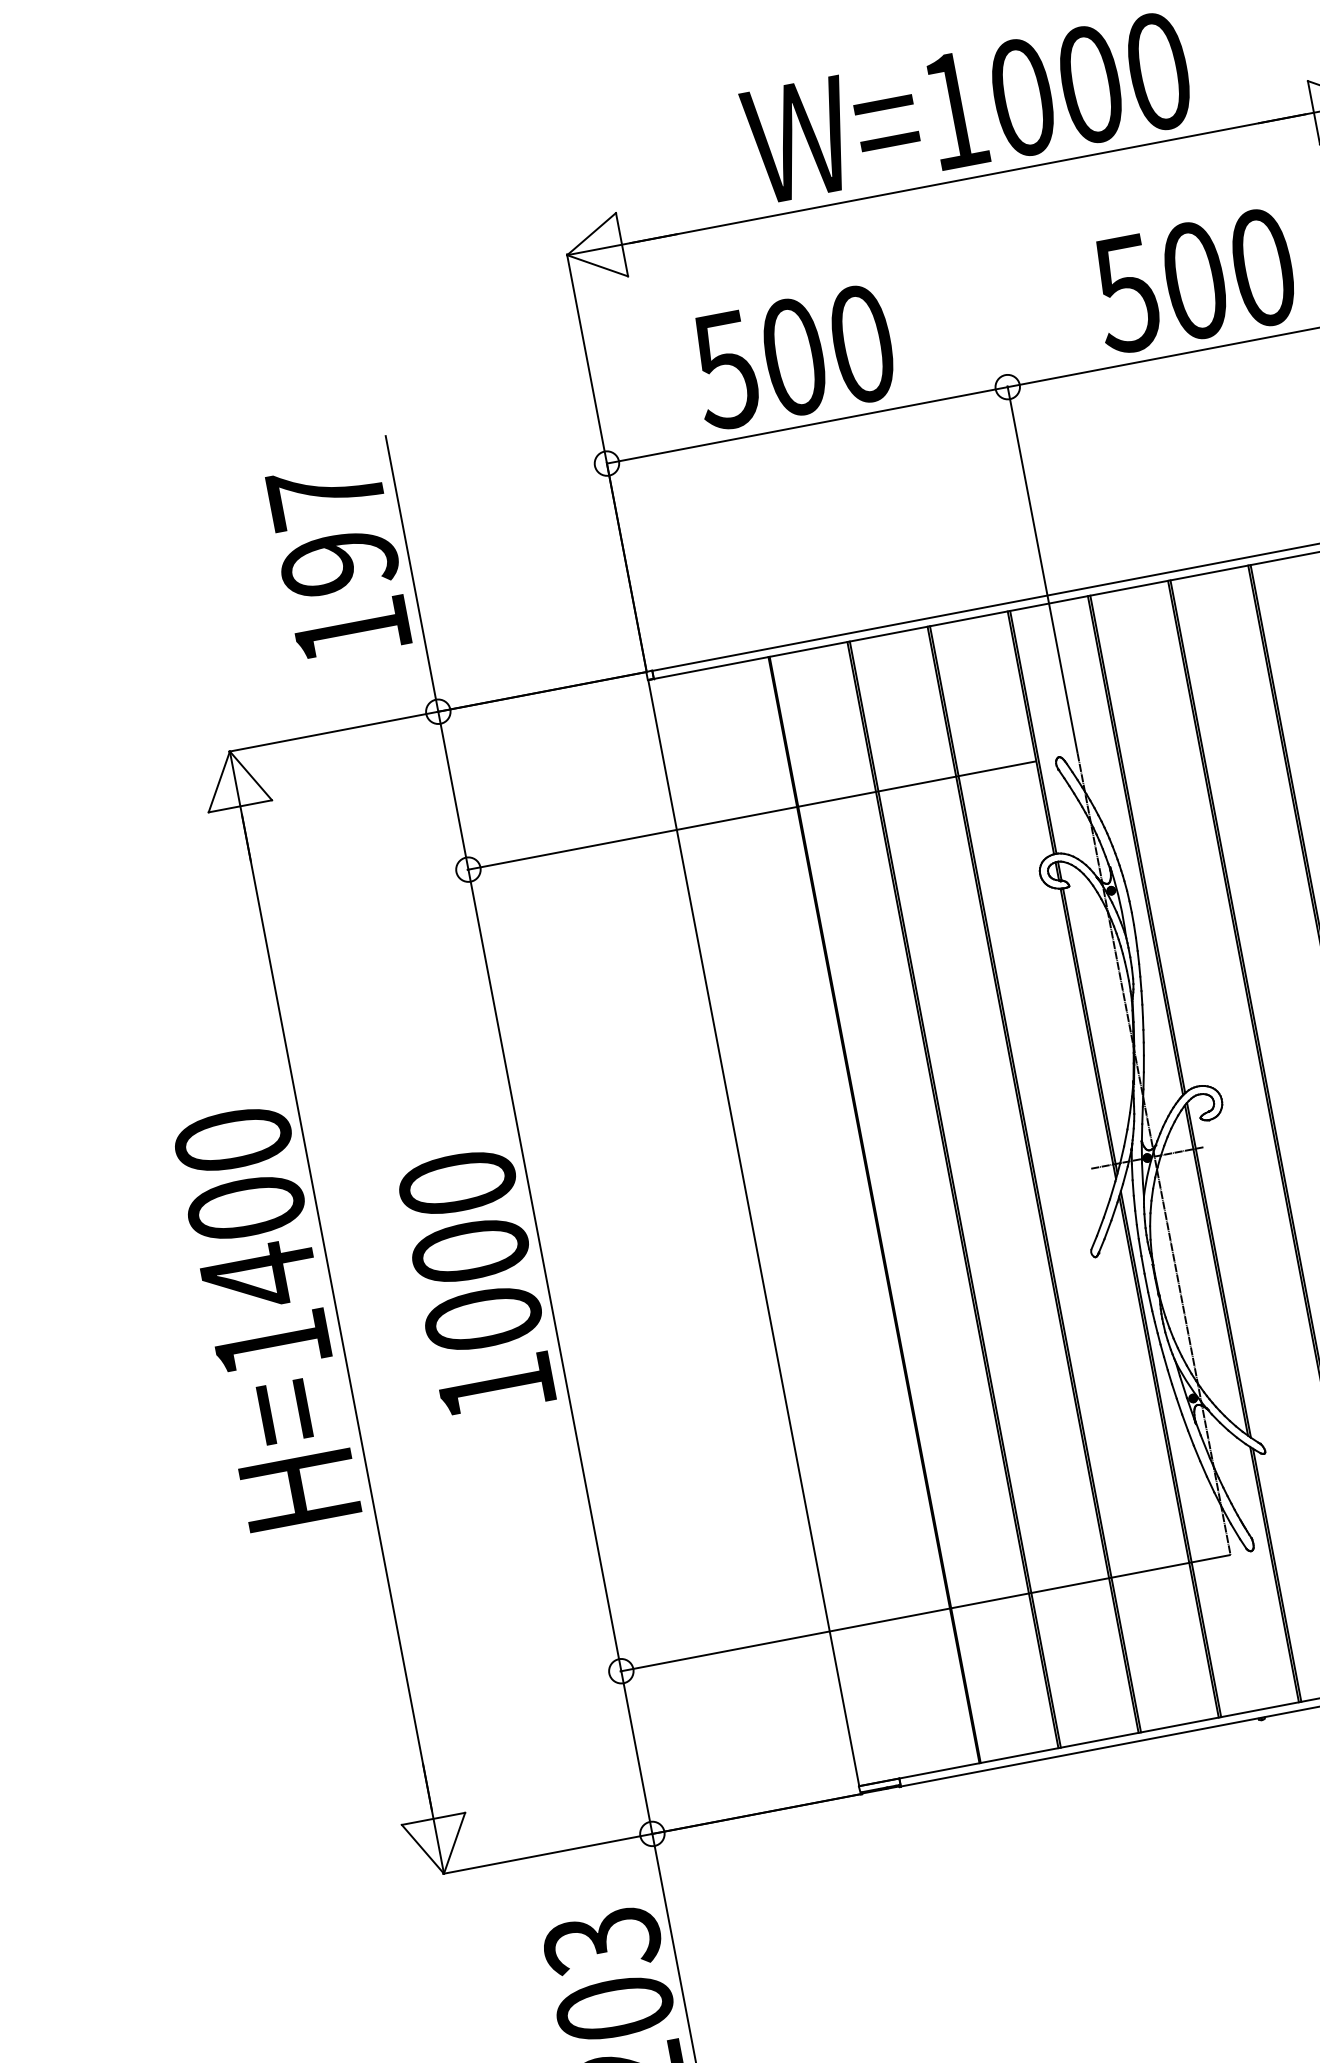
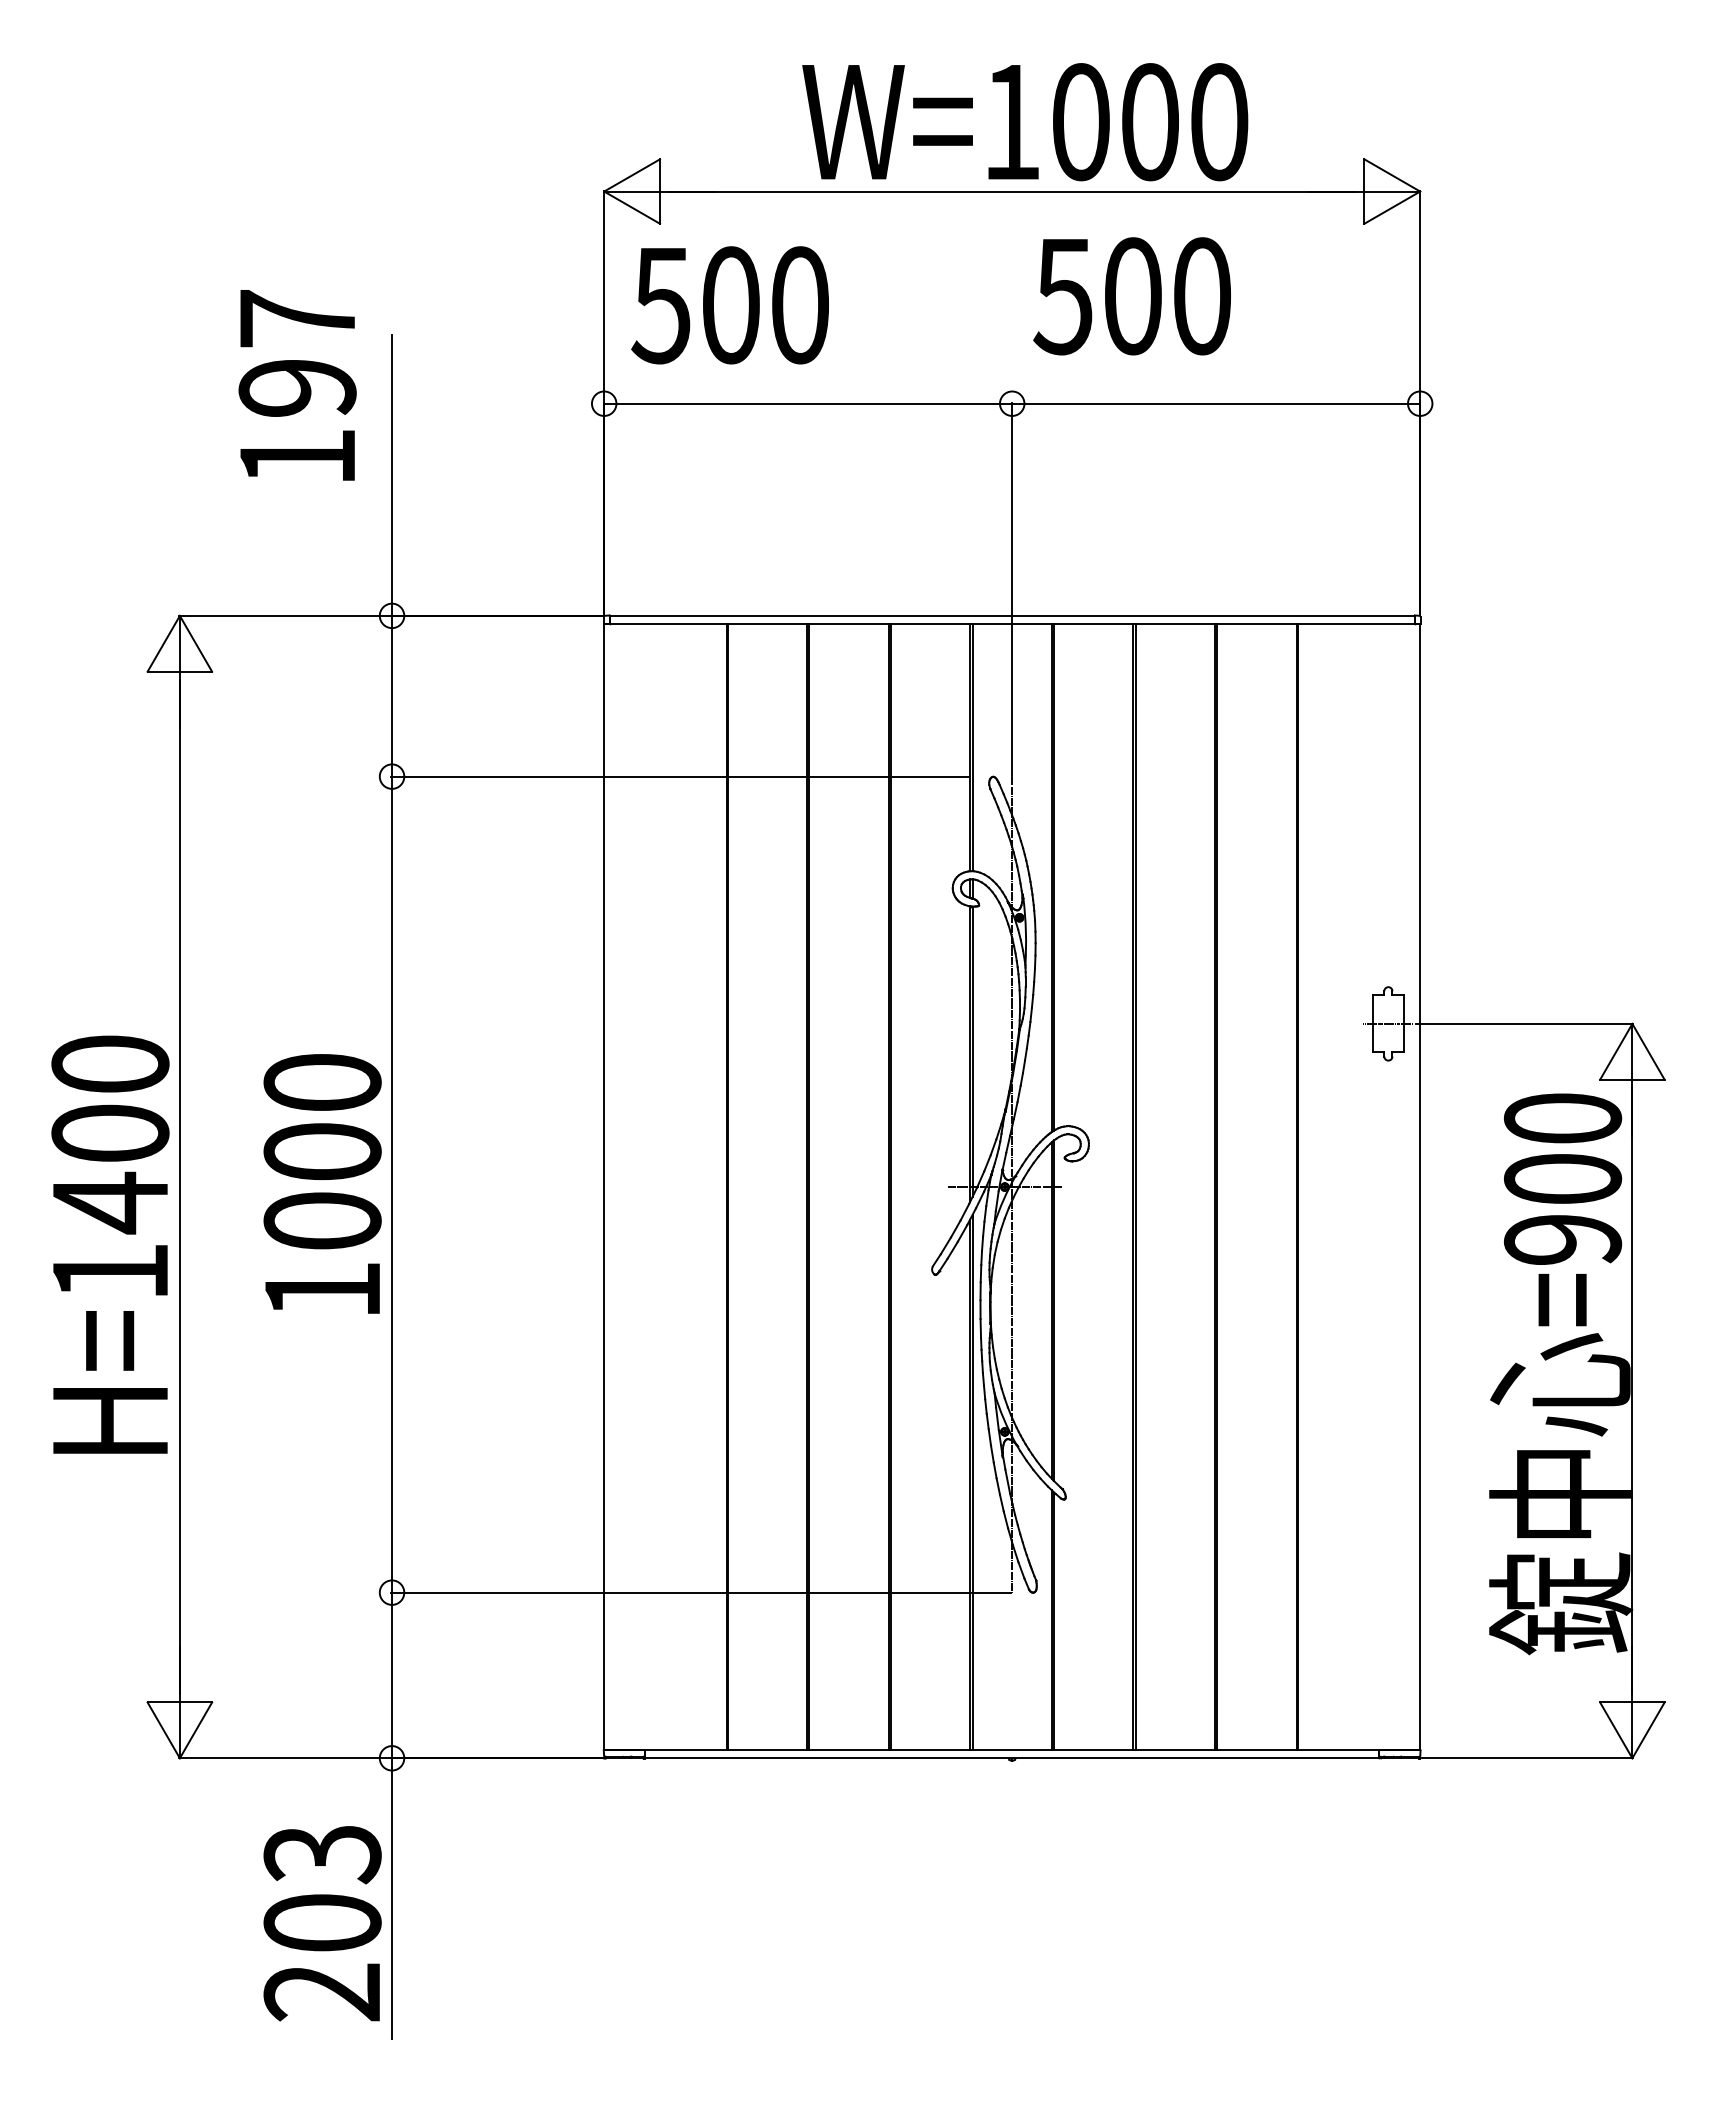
text: (1193, 281) -> (1131, 296), moved
text: (792, 357) -> (729, 305), moved
text: (338, 560) -> (297, 385), moved
text: (267, 1317) -> (110, 1244), moved

